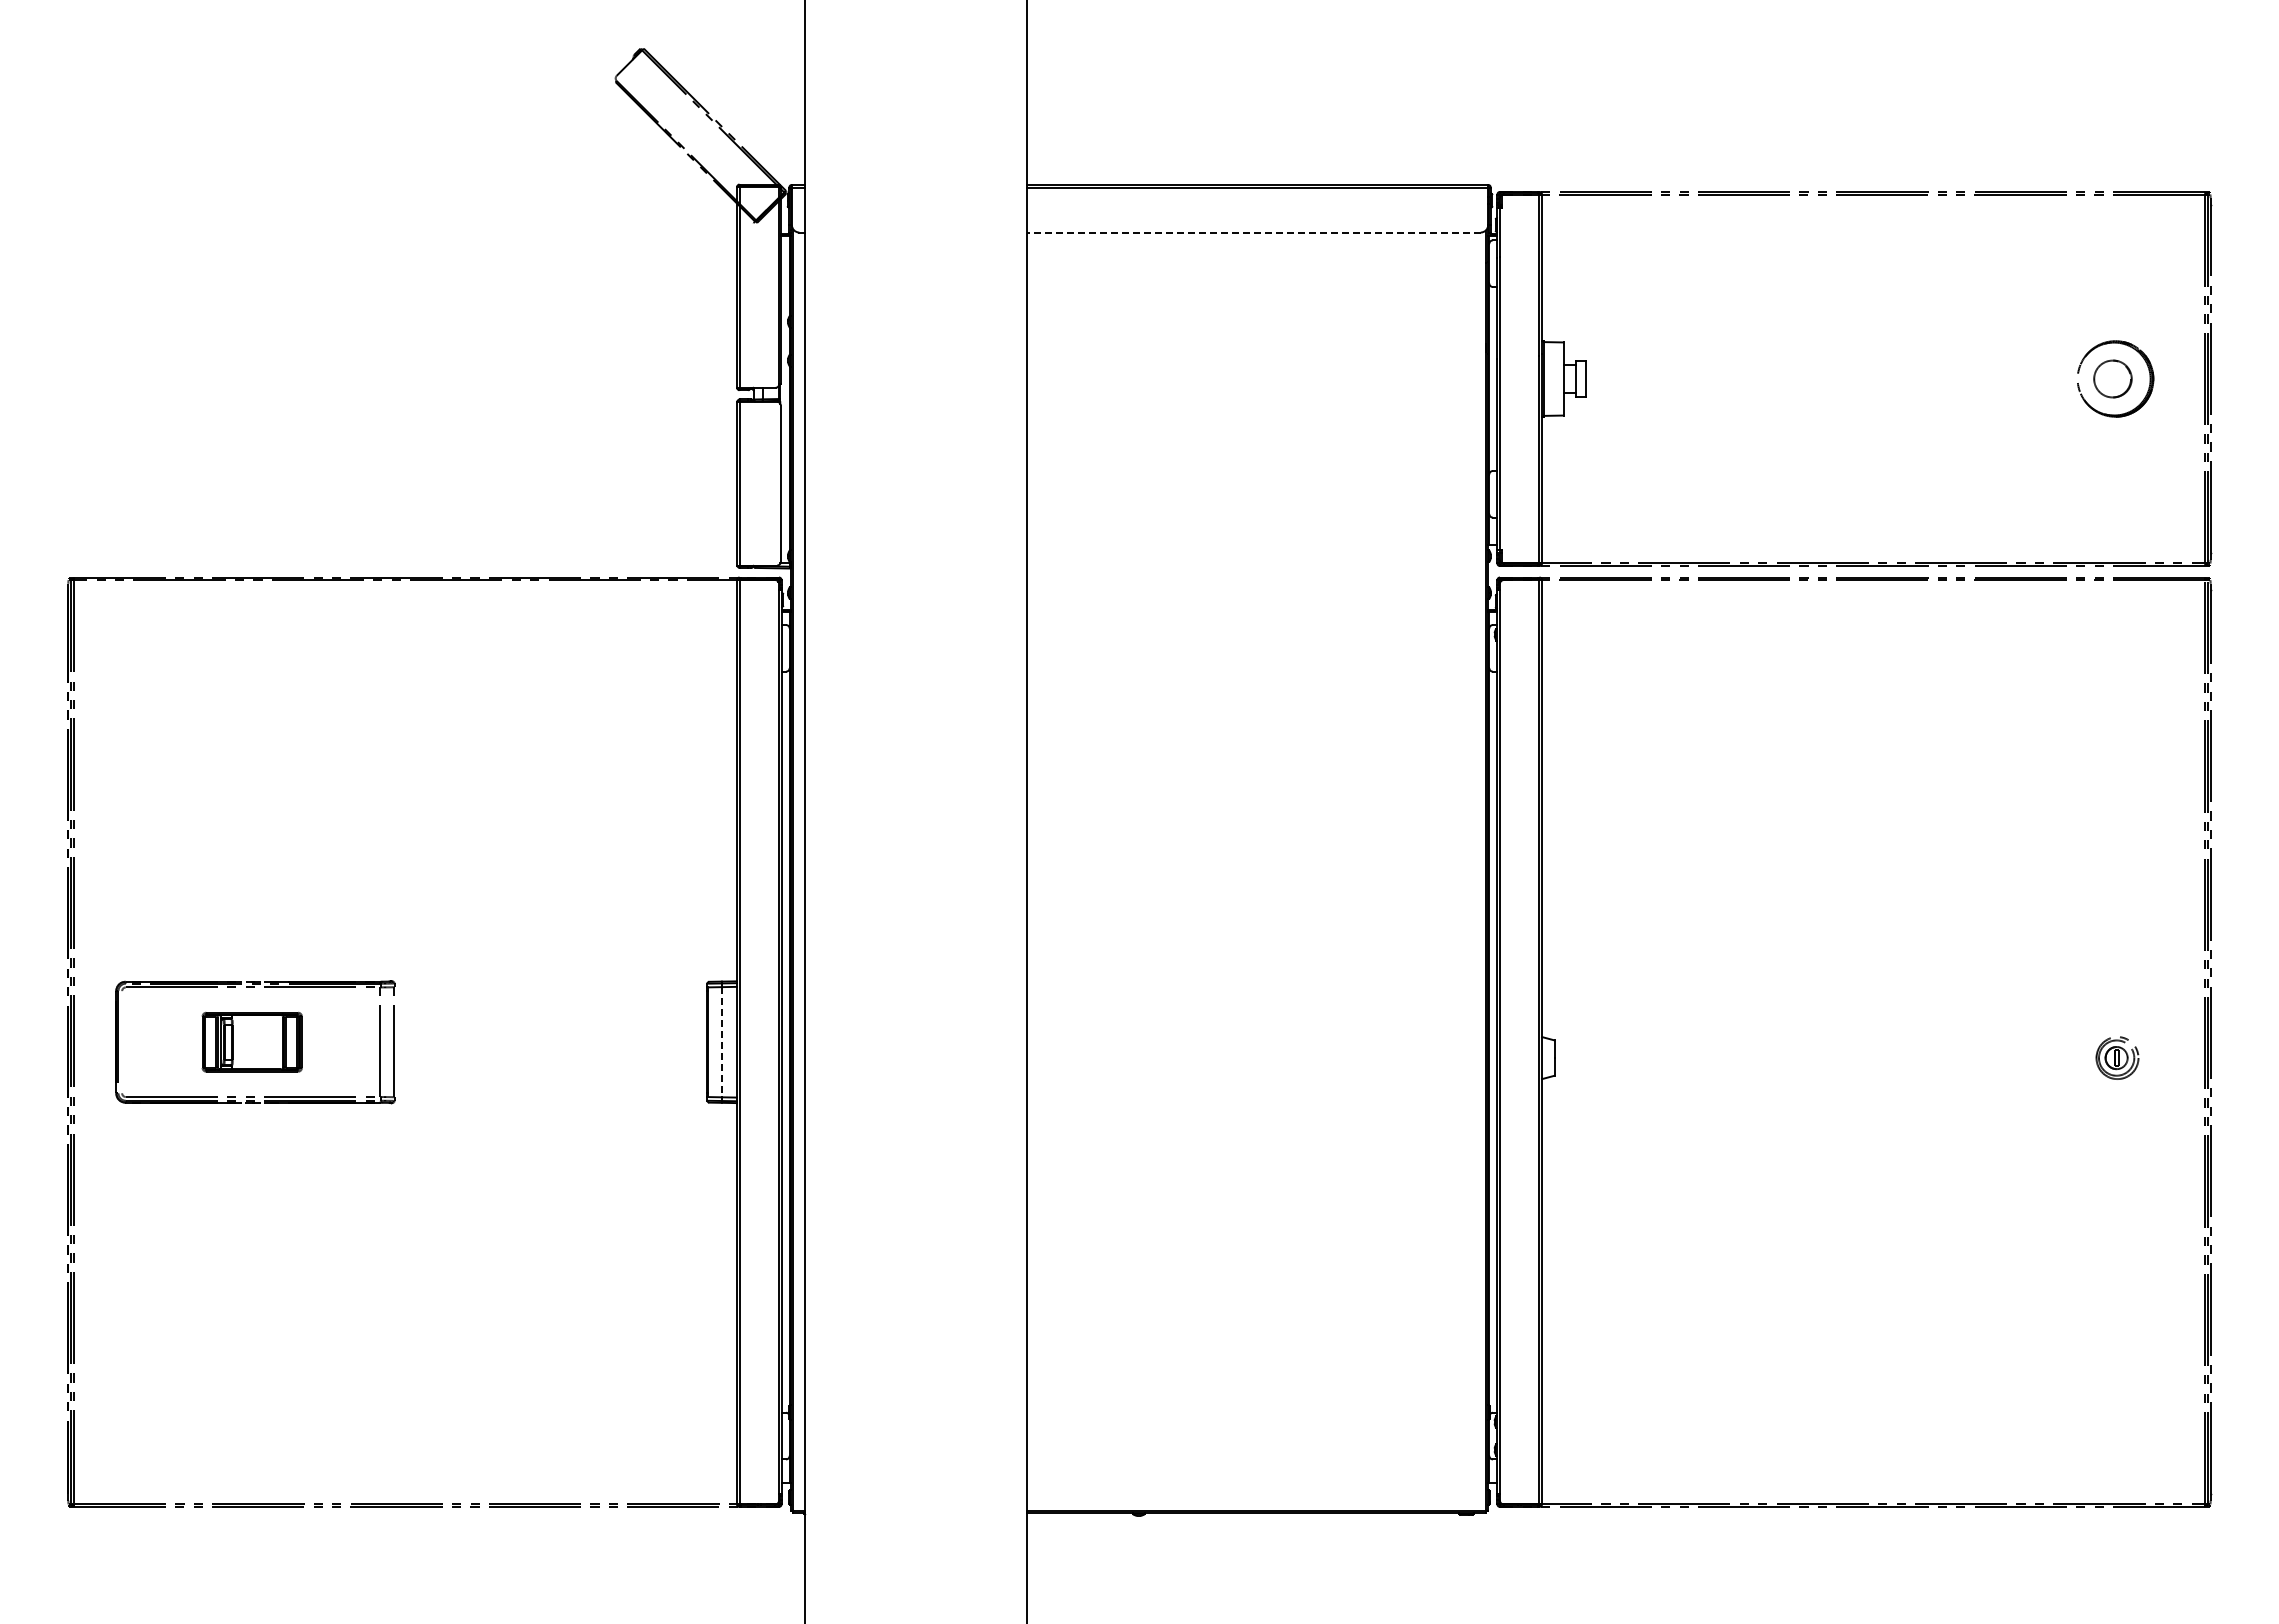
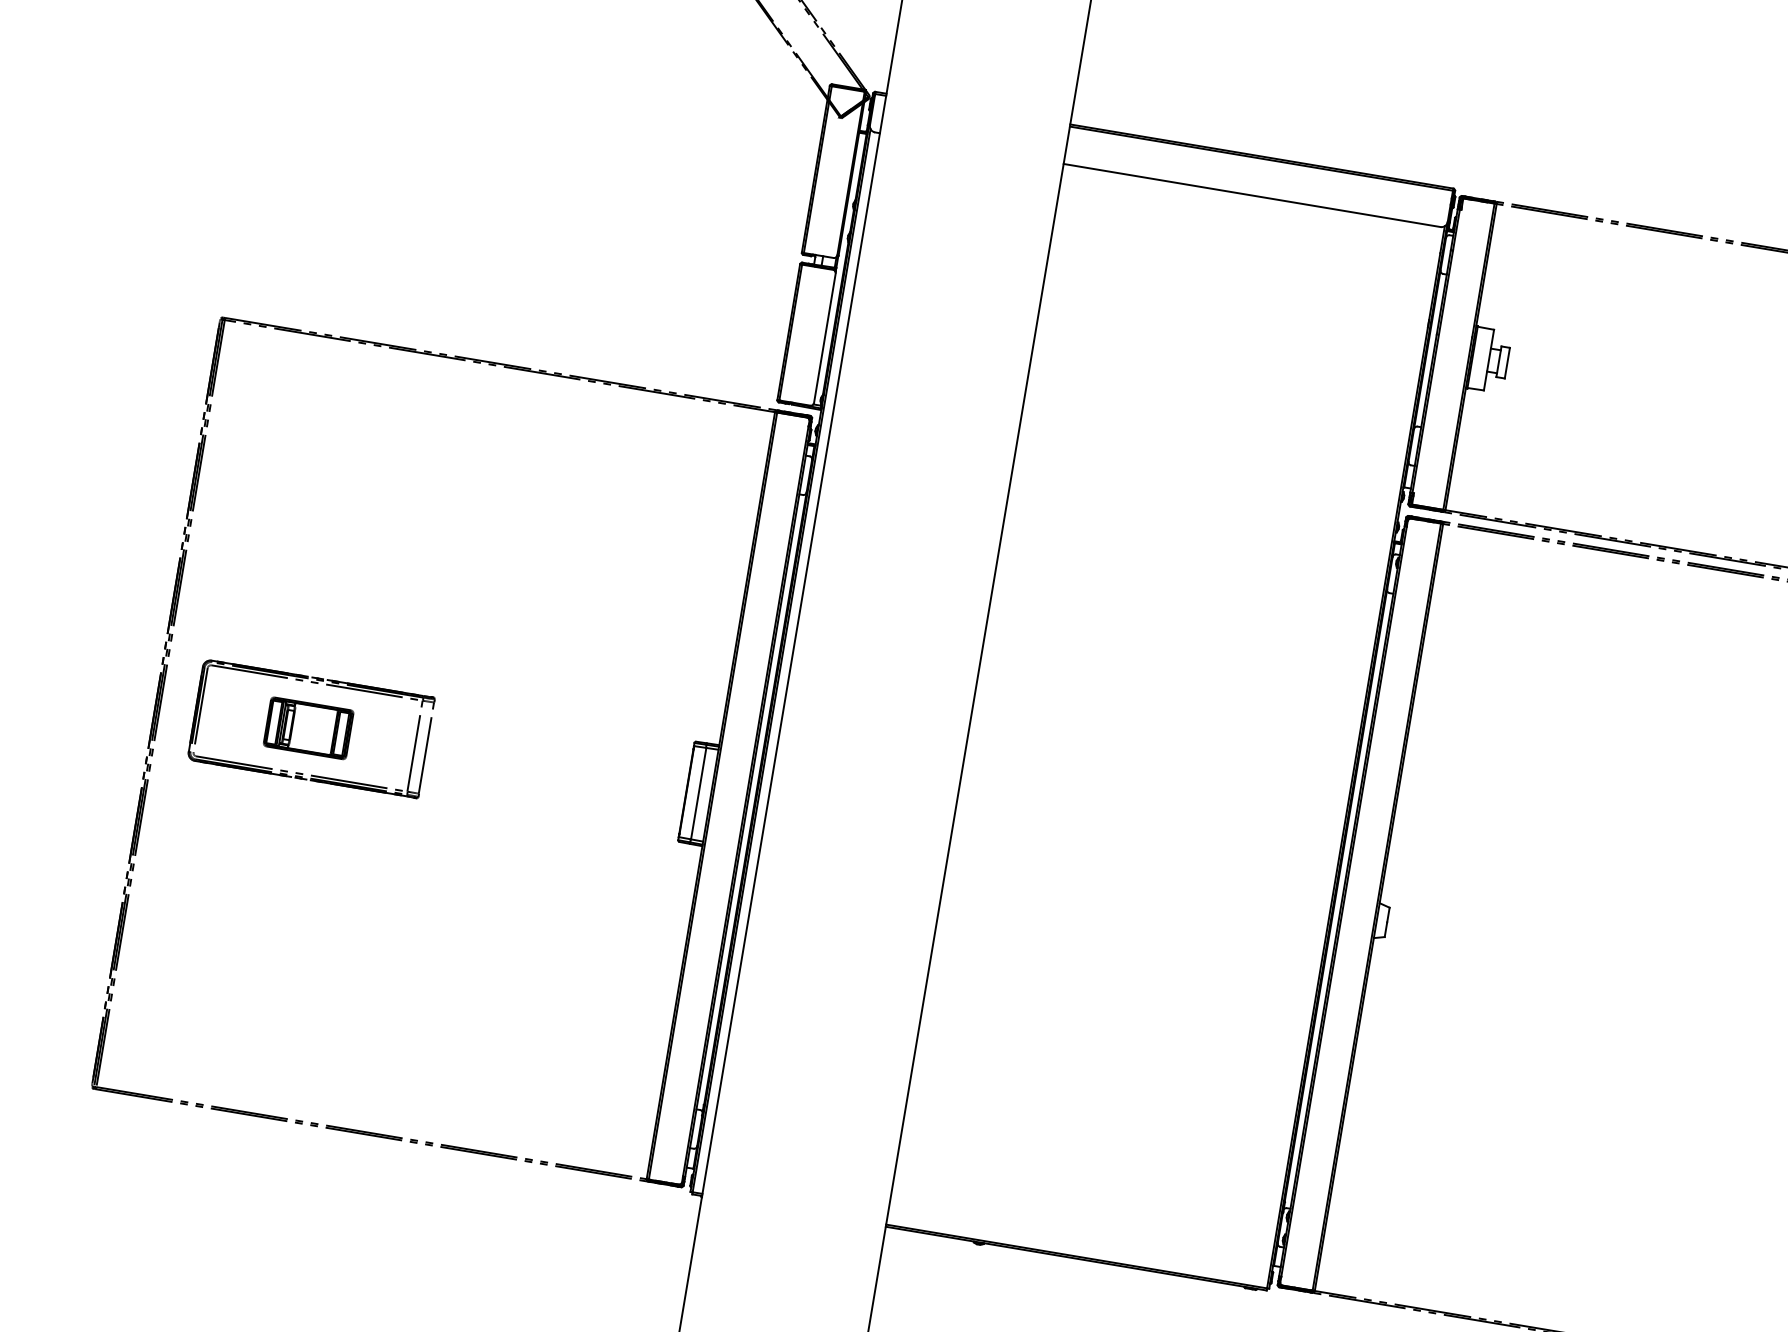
line: (1253, 232) -> (1251, 195), dashed -> solid
line: (122, 1042) -> (200, 710), added
line: (722, 1042) -> (698, 793), dashed -> solid

